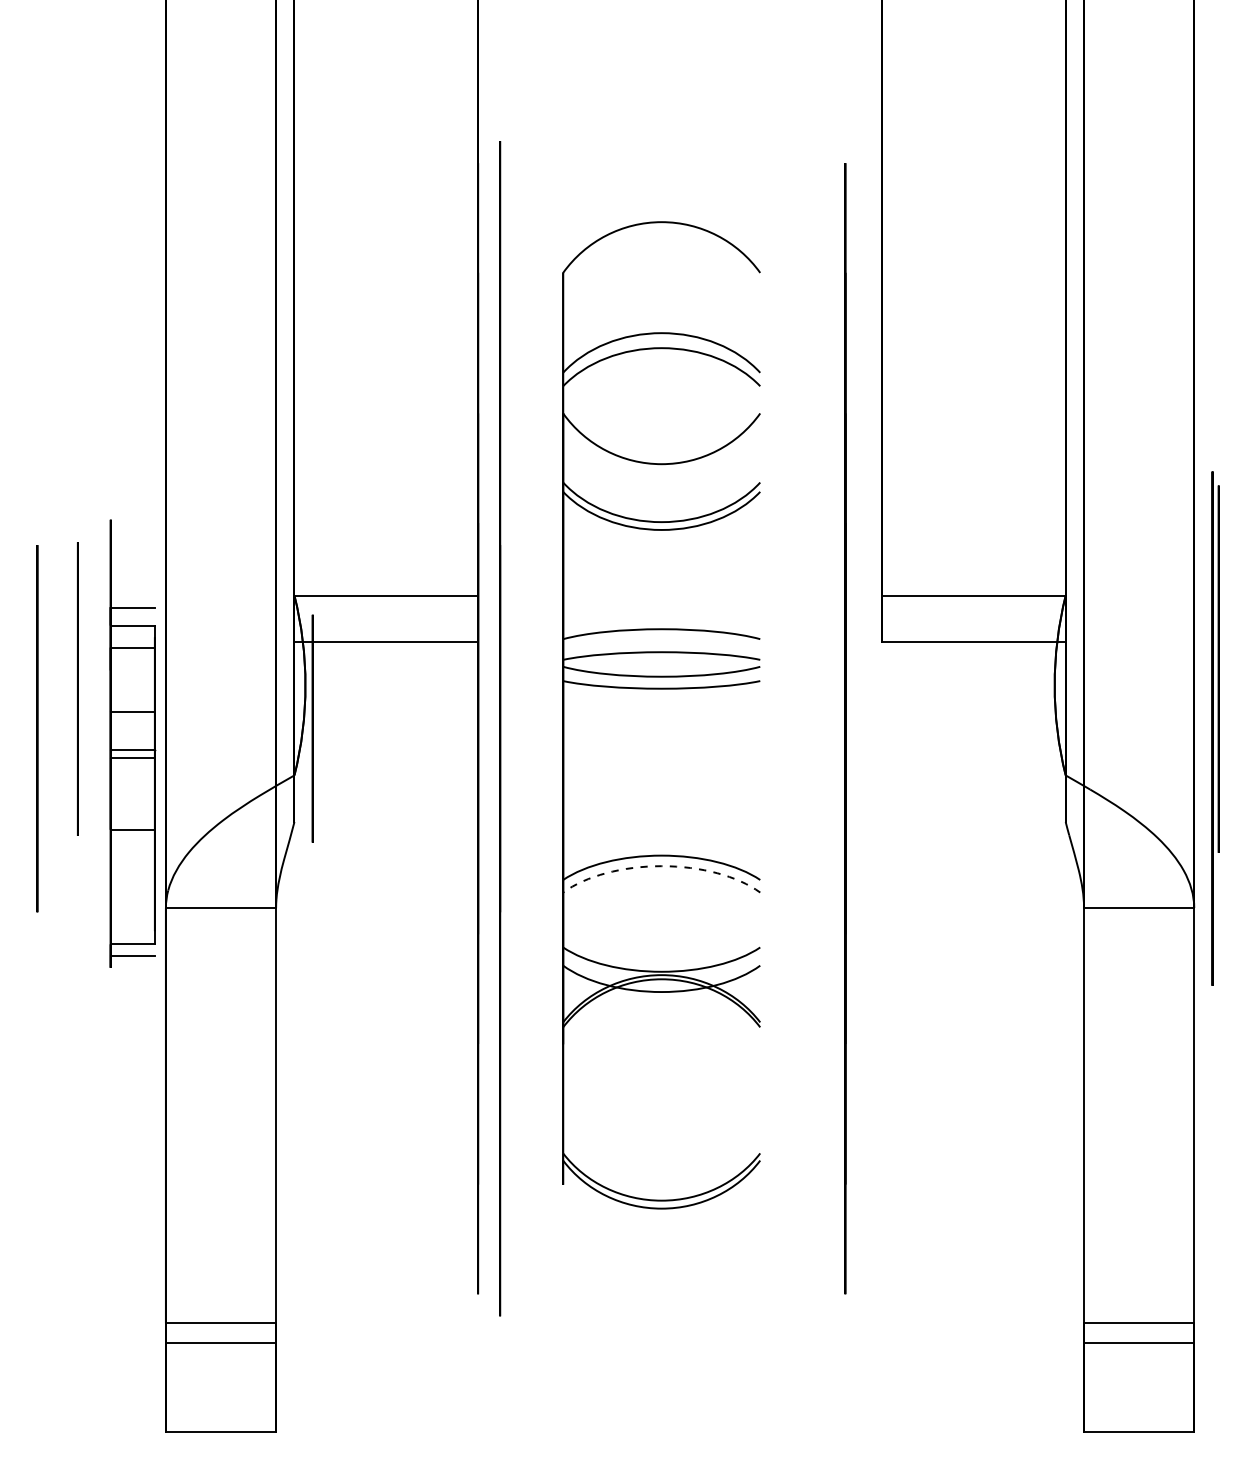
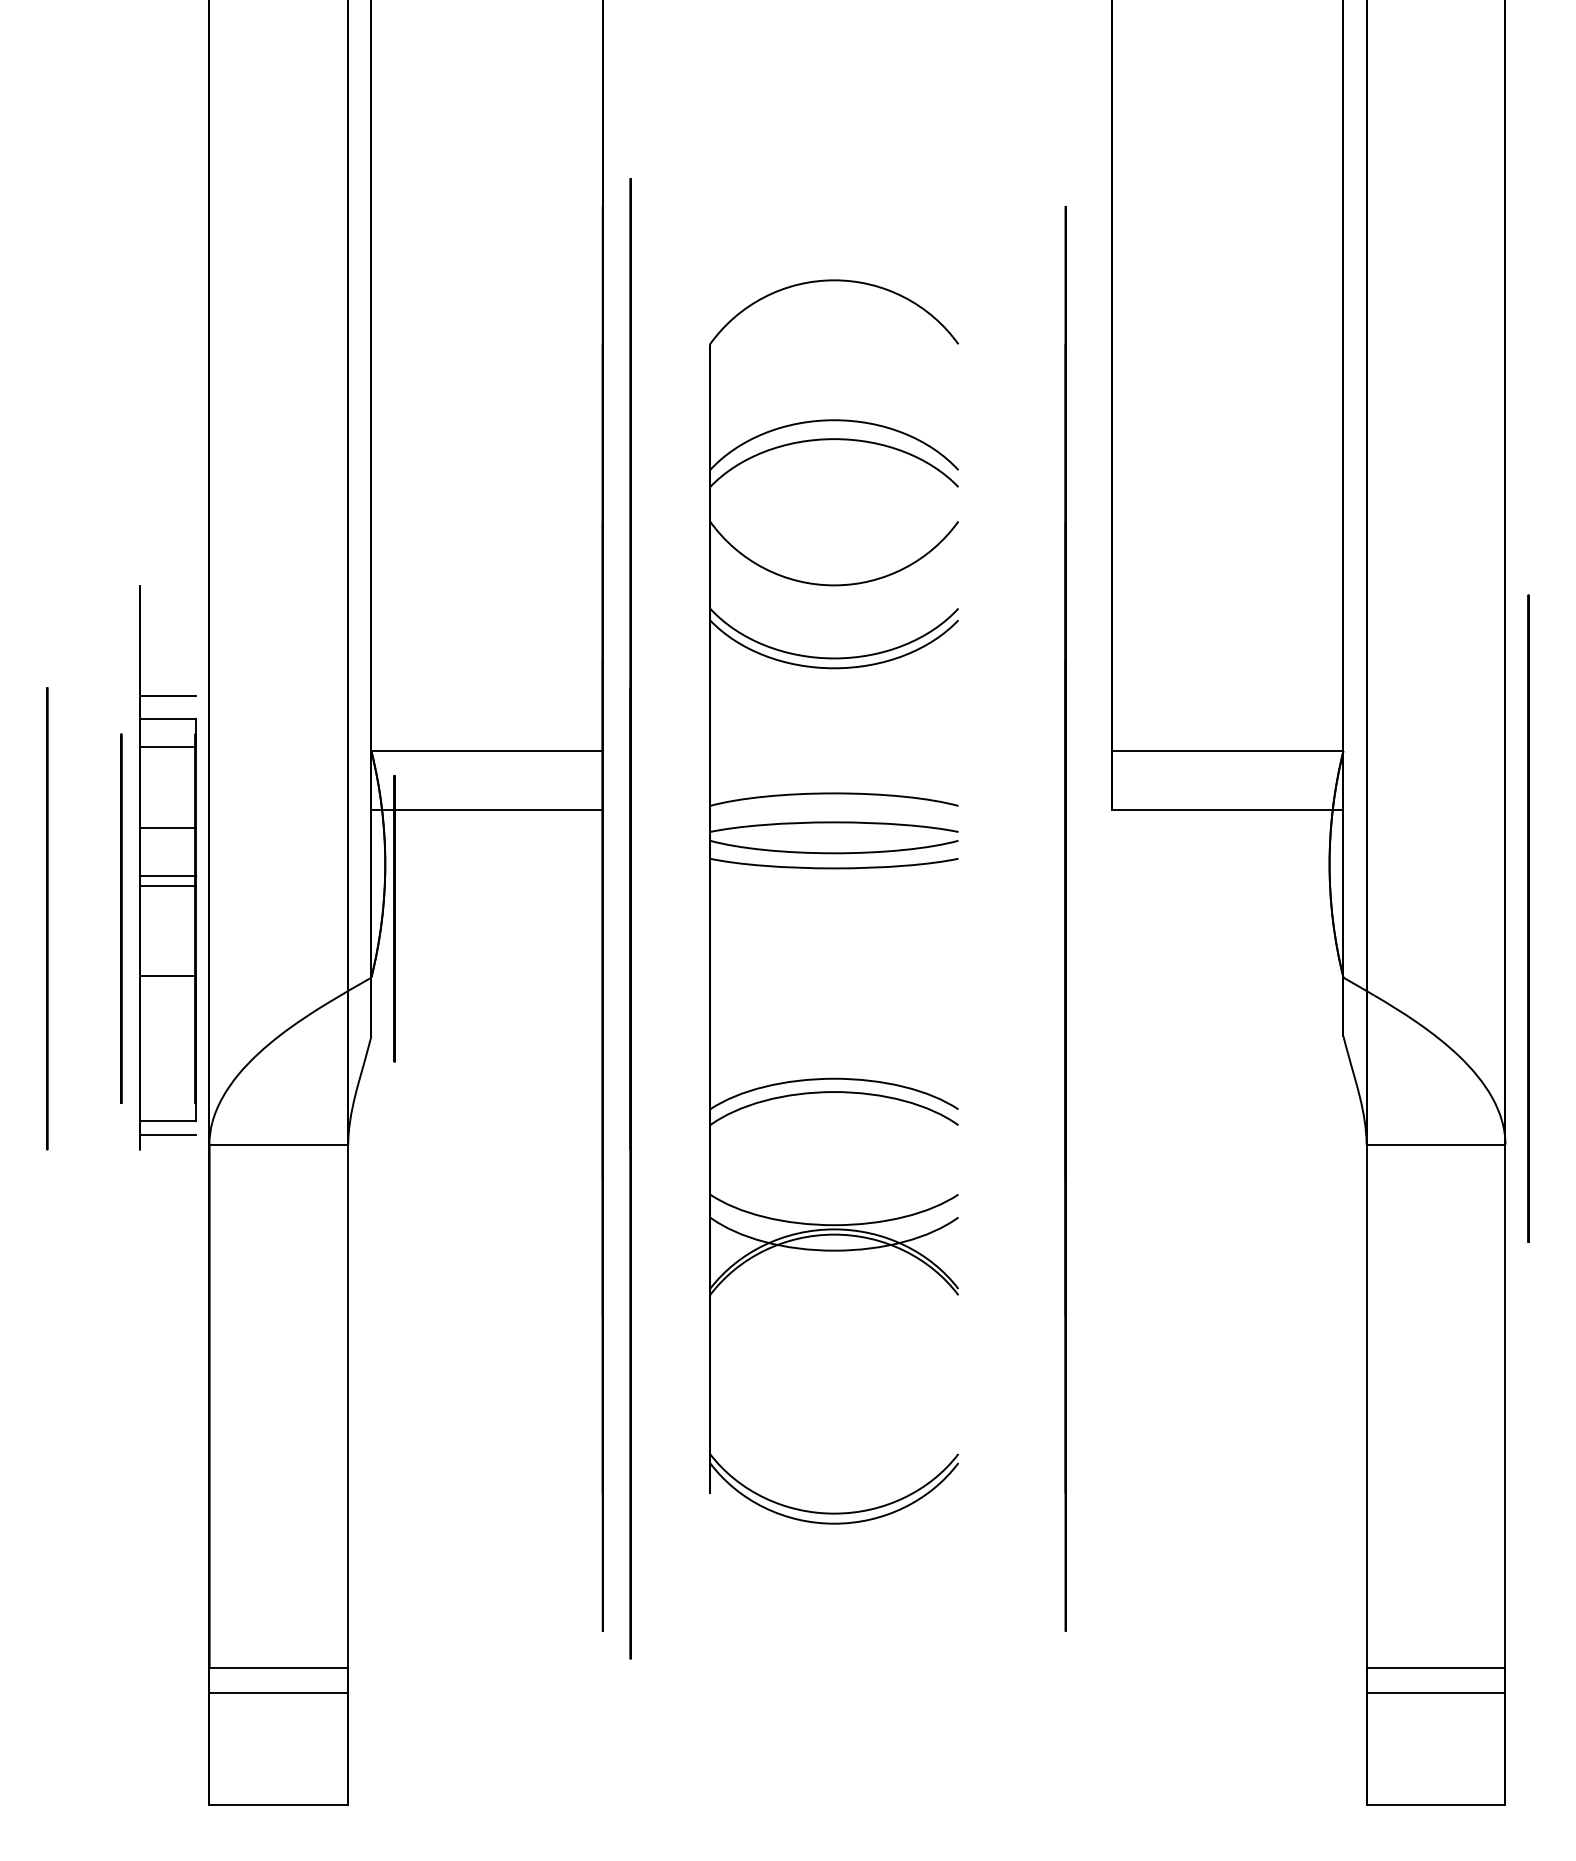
circle: (1218, 668) -> (1536, 843), removed
circle: (77, 688) -> (121, 918), moved
part: (133, 743) -> (168, 867), moved
arc: (661, 866) -> (834, 1092), dashed -> solid

